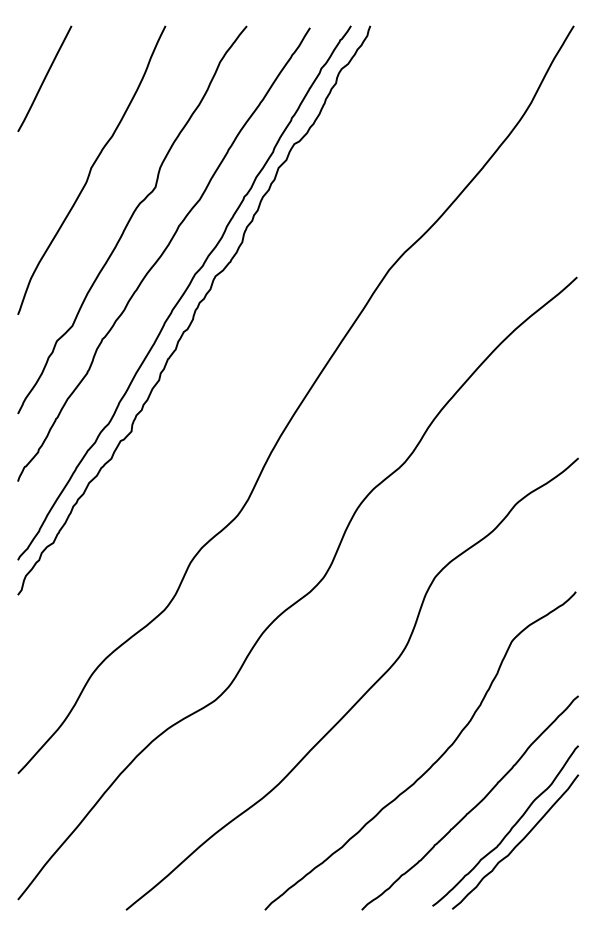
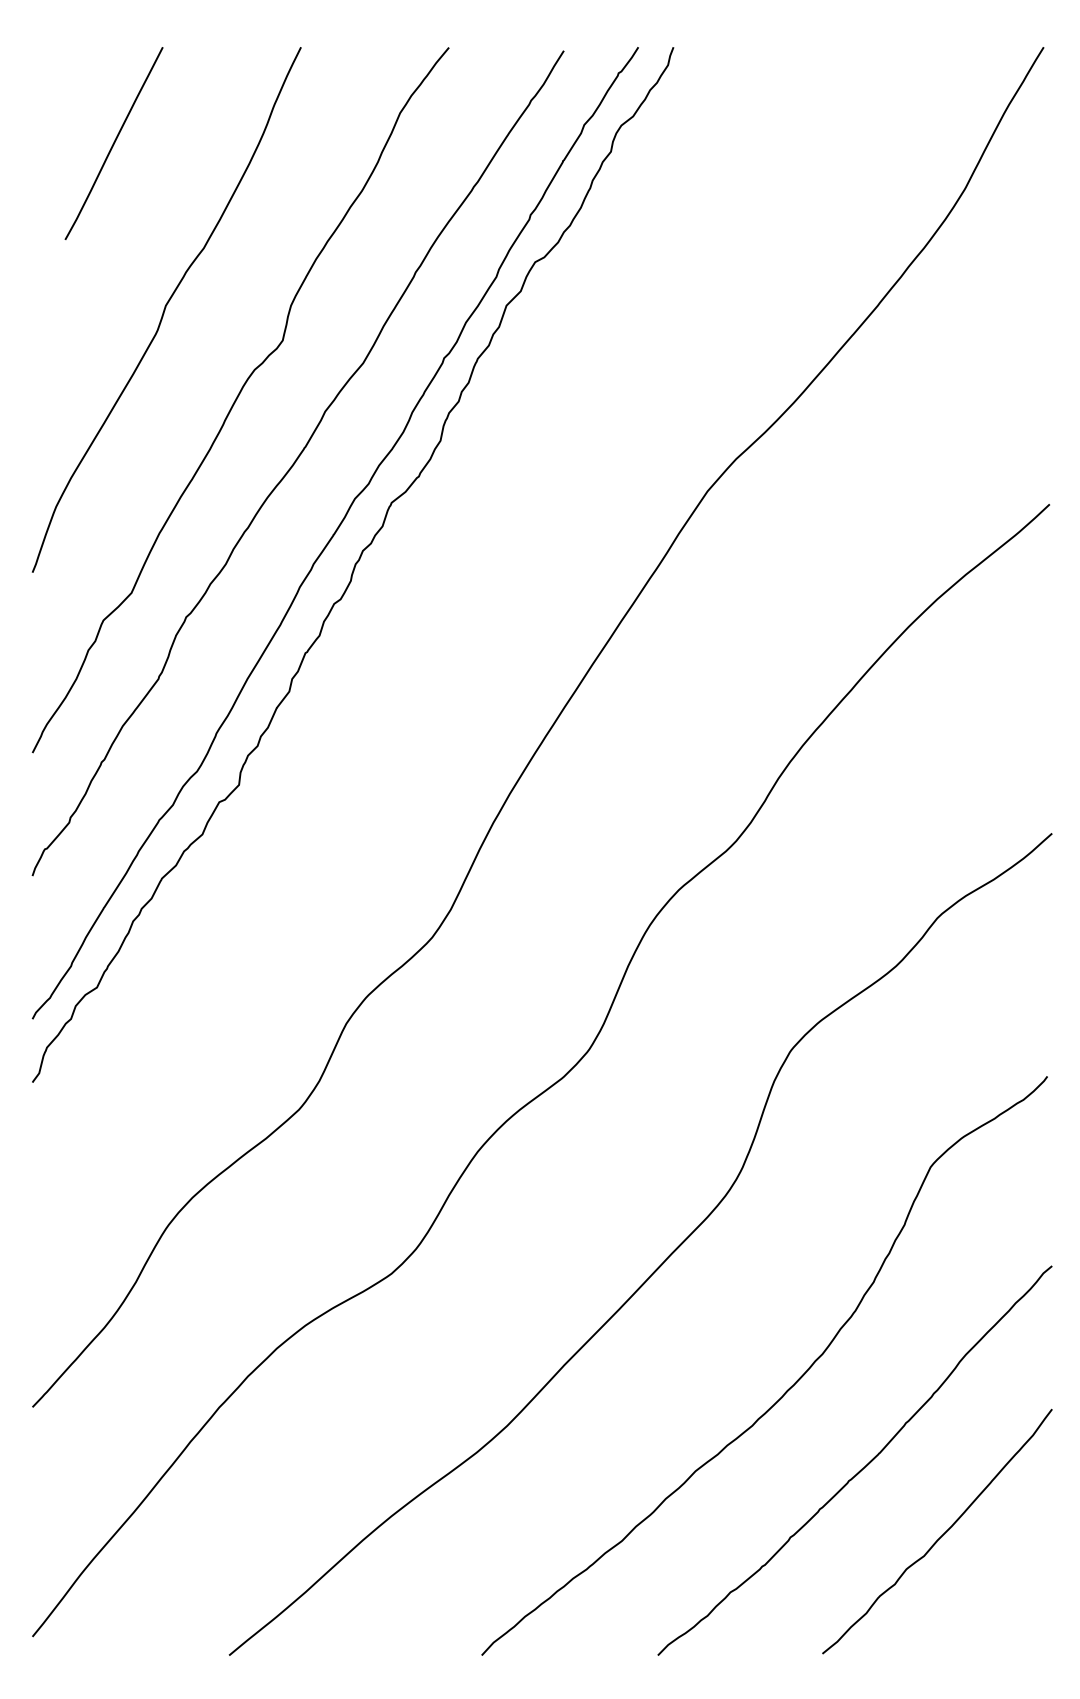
line: (44, 78) -> (113, 142), moved
curve: (510, 828) -> (928, 1506), removed

